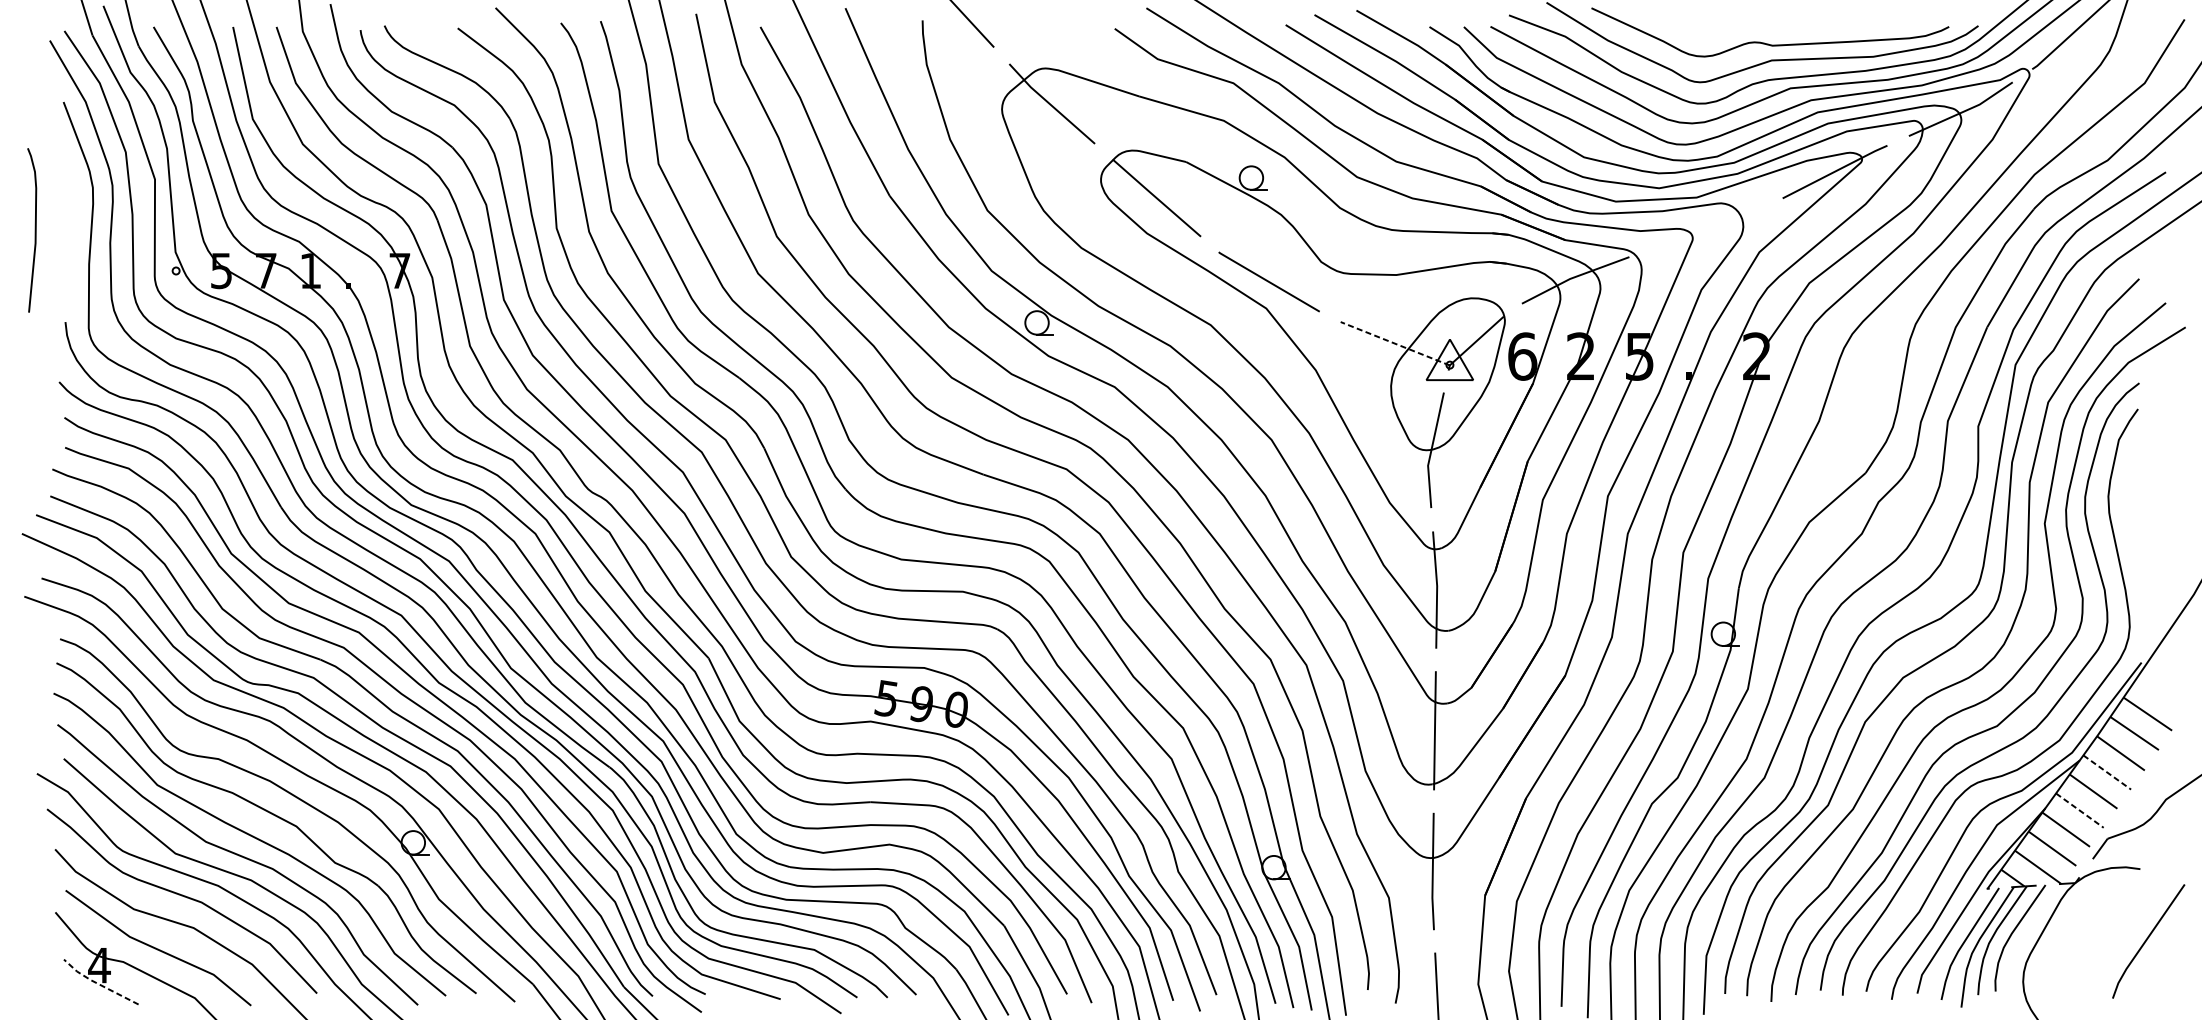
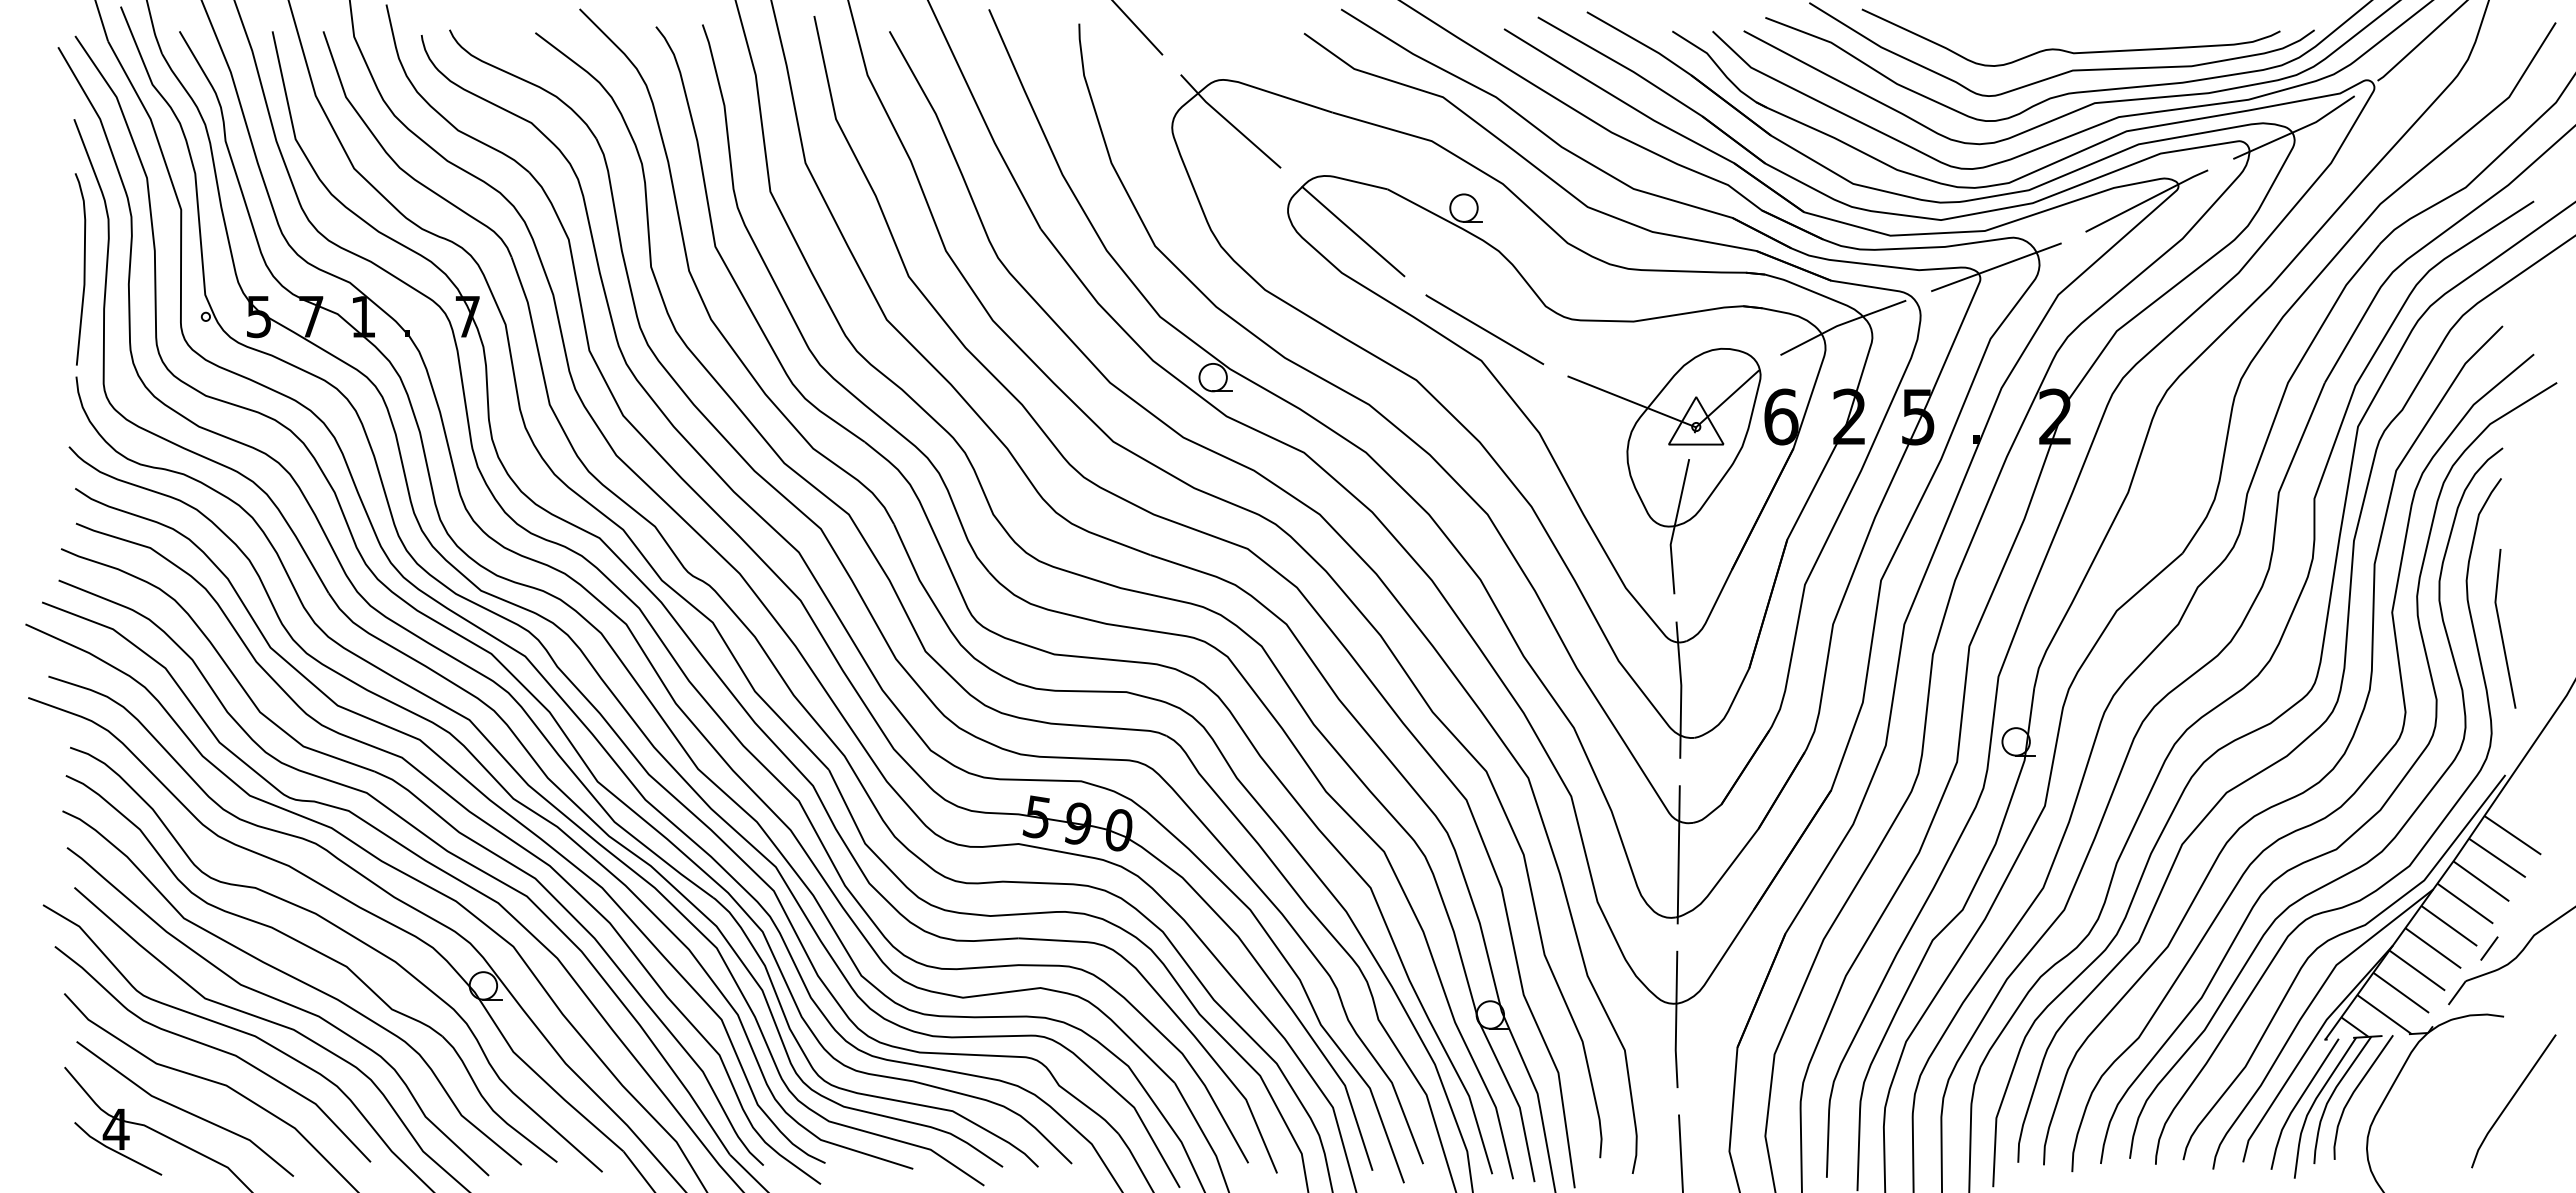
line: (1706, 228) -> (1996, 267), added
curve: (34, 230) -> (83, 269), moved
line: (1395, 343) -> (1632, 401), dashed -> solid
line: (2138, 537) -> (2501, 628), added
line: (2107, 772) -> (2465, 903), dashed -> solid
line: (2080, 810) -> (2433, 948), dashed -> solid
line: (2127, 810) -> (2489, 948), added
line: (98, 984) -> (114, 1151), dashed -> solid

